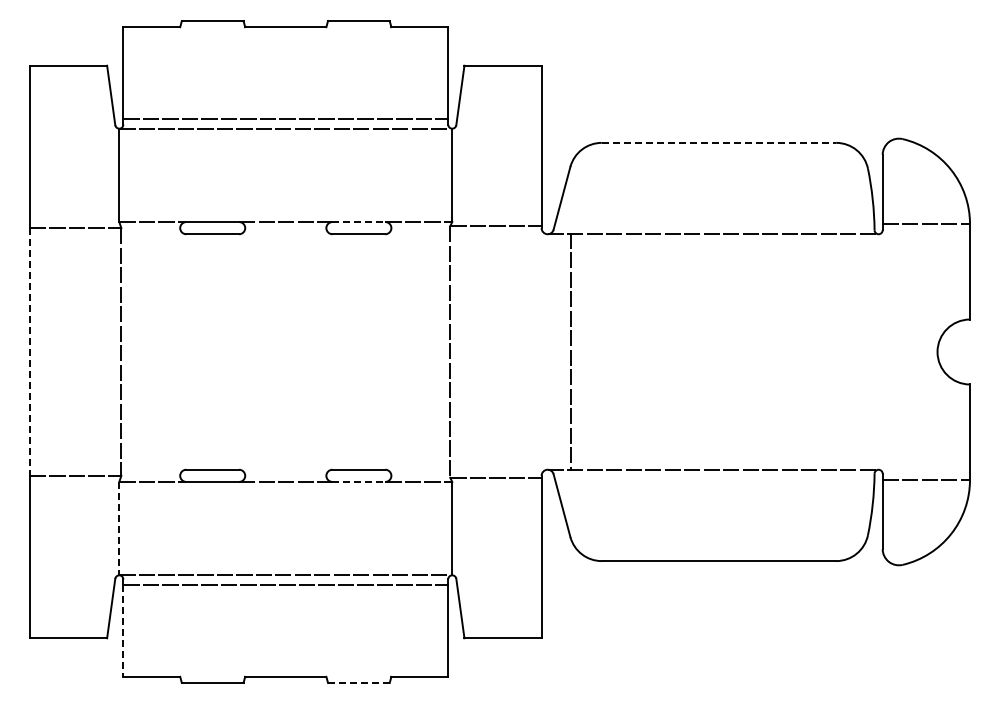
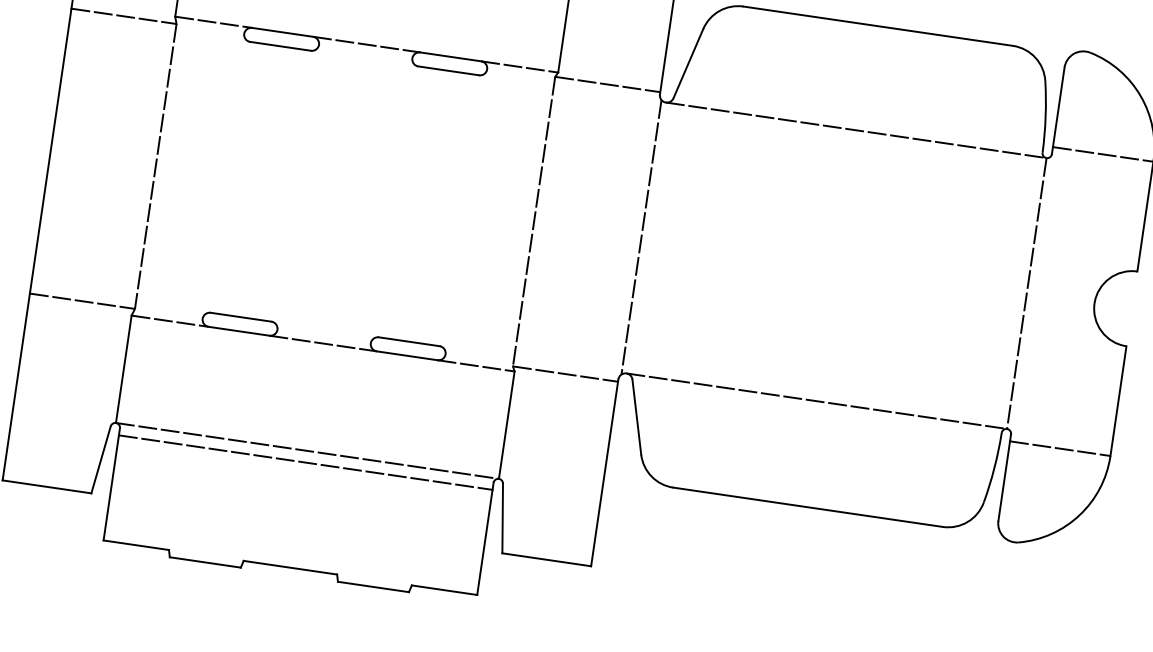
line: (719, 142) -> (878, 25), dashed -> solid
line: (359, 222) -> (451, 57), dashed -> solid
line: (570, 351) -> (641, 236), moved
line: (878, 351) -> (1026, 292), added
line: (30, 352) -> (51, 151), dashed -> solid
line: (359, 481) -> (407, 355), dashed -> solid
line: (119, 528) -> (124, 369), dashed -> solid
line: (123, 631) -> (111, 488), dashed -> solid
line: (358, 682) -> (373, 586), dashed -> solid

